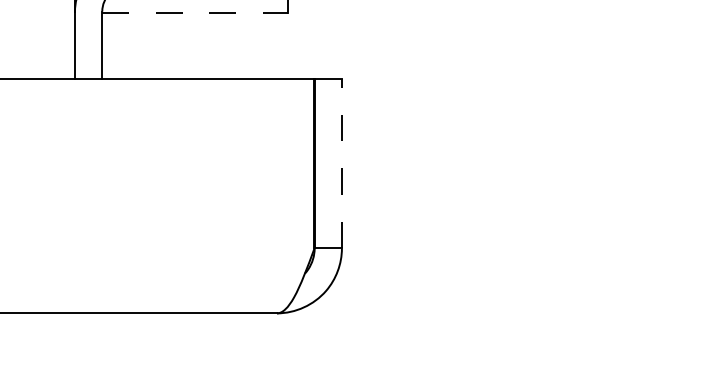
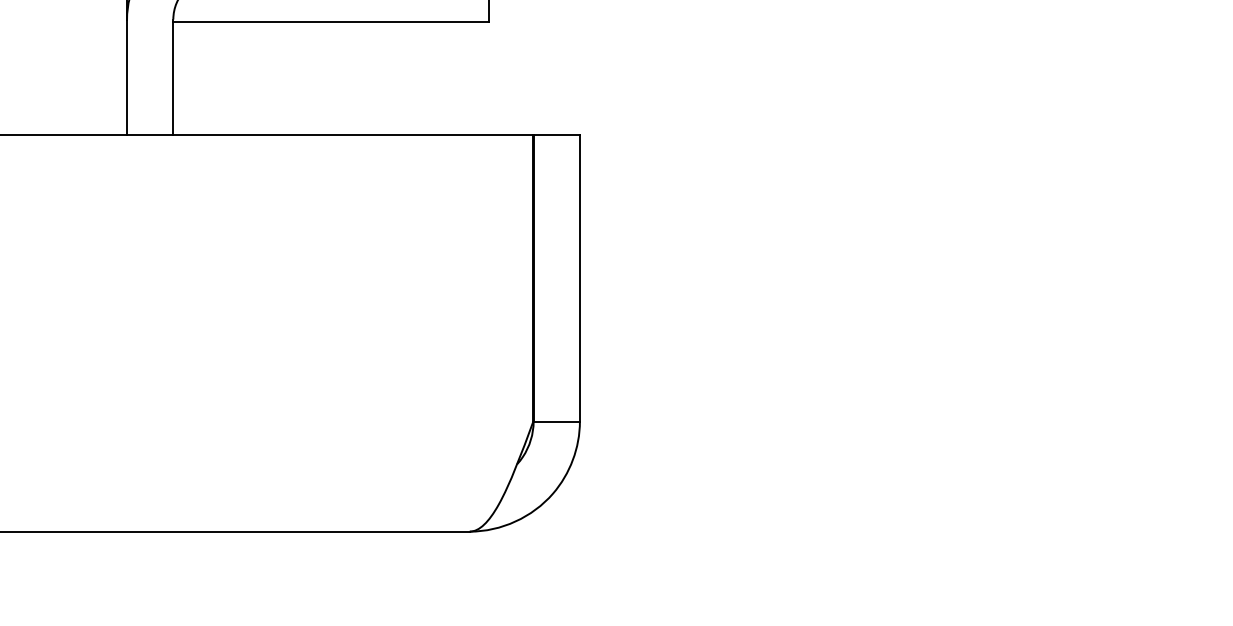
line: (195, 13) -> (331, 22), dashed -> solid
line: (341, 163) -> (579, 277), dashed -> solid

